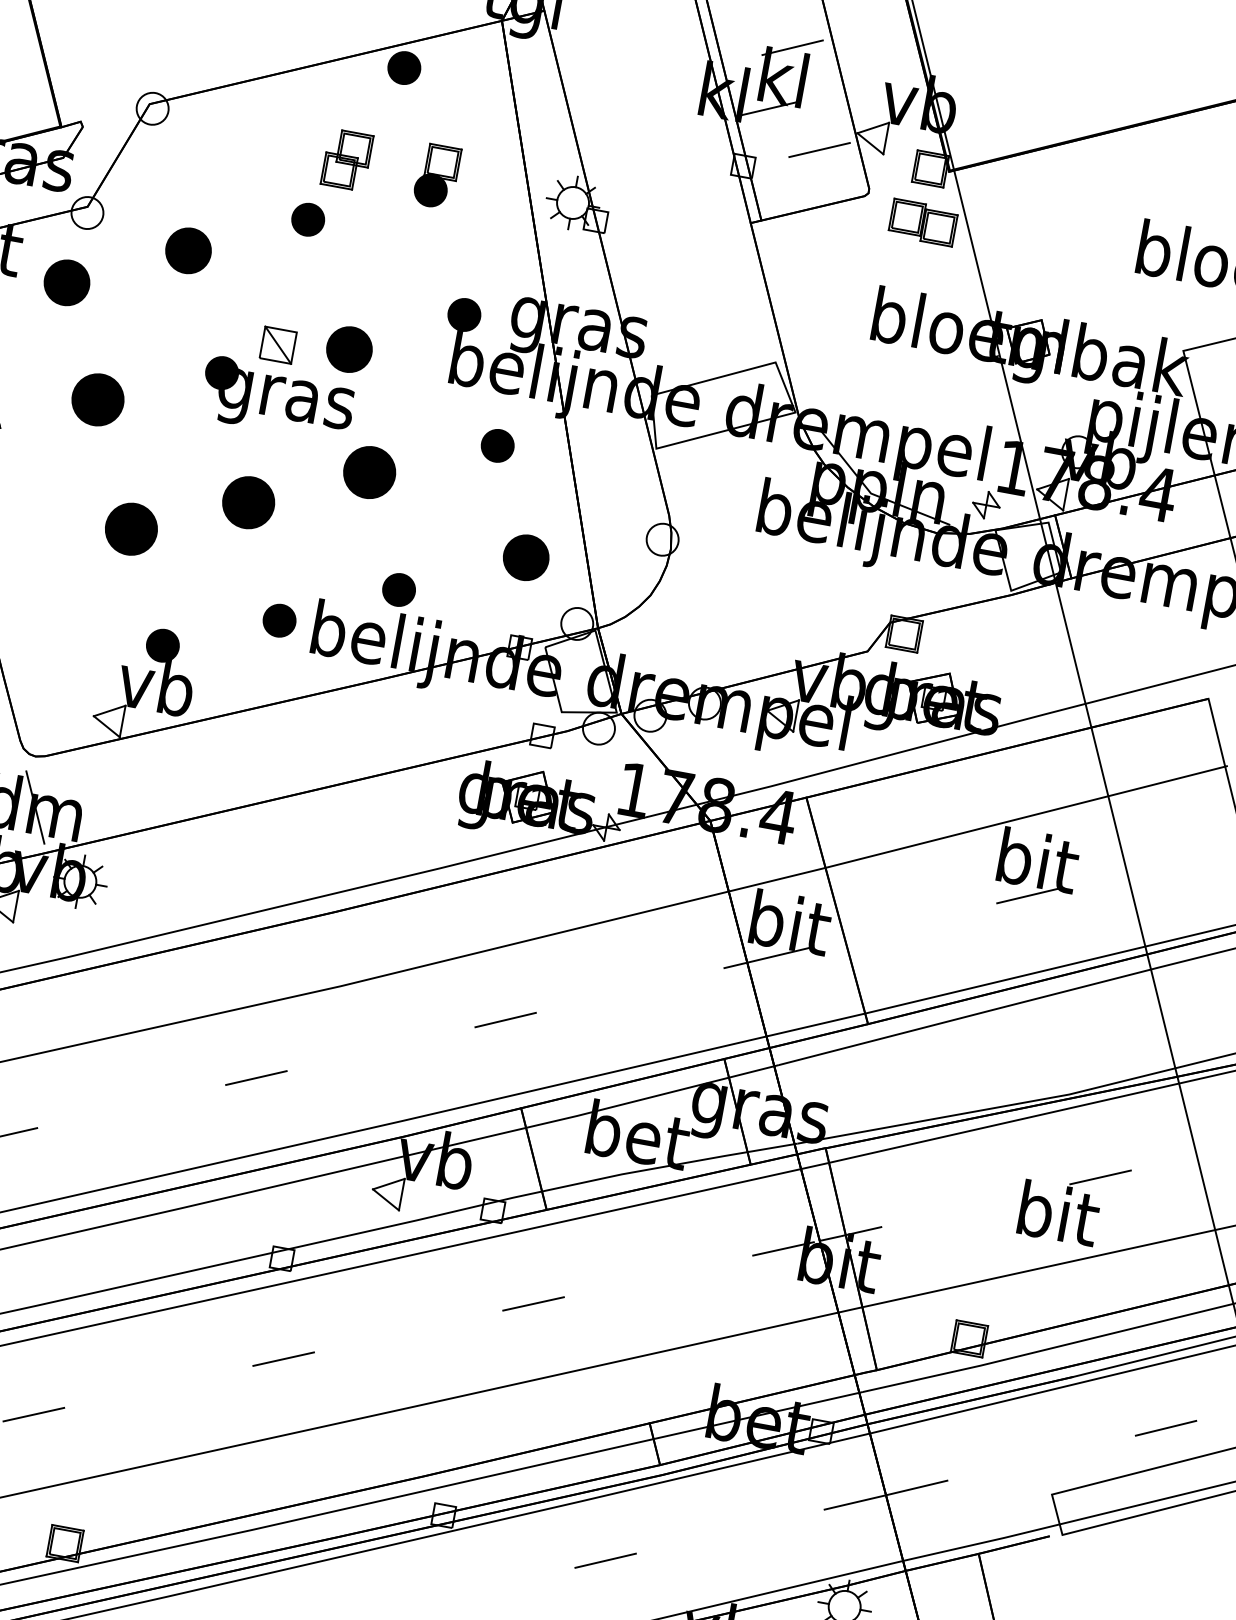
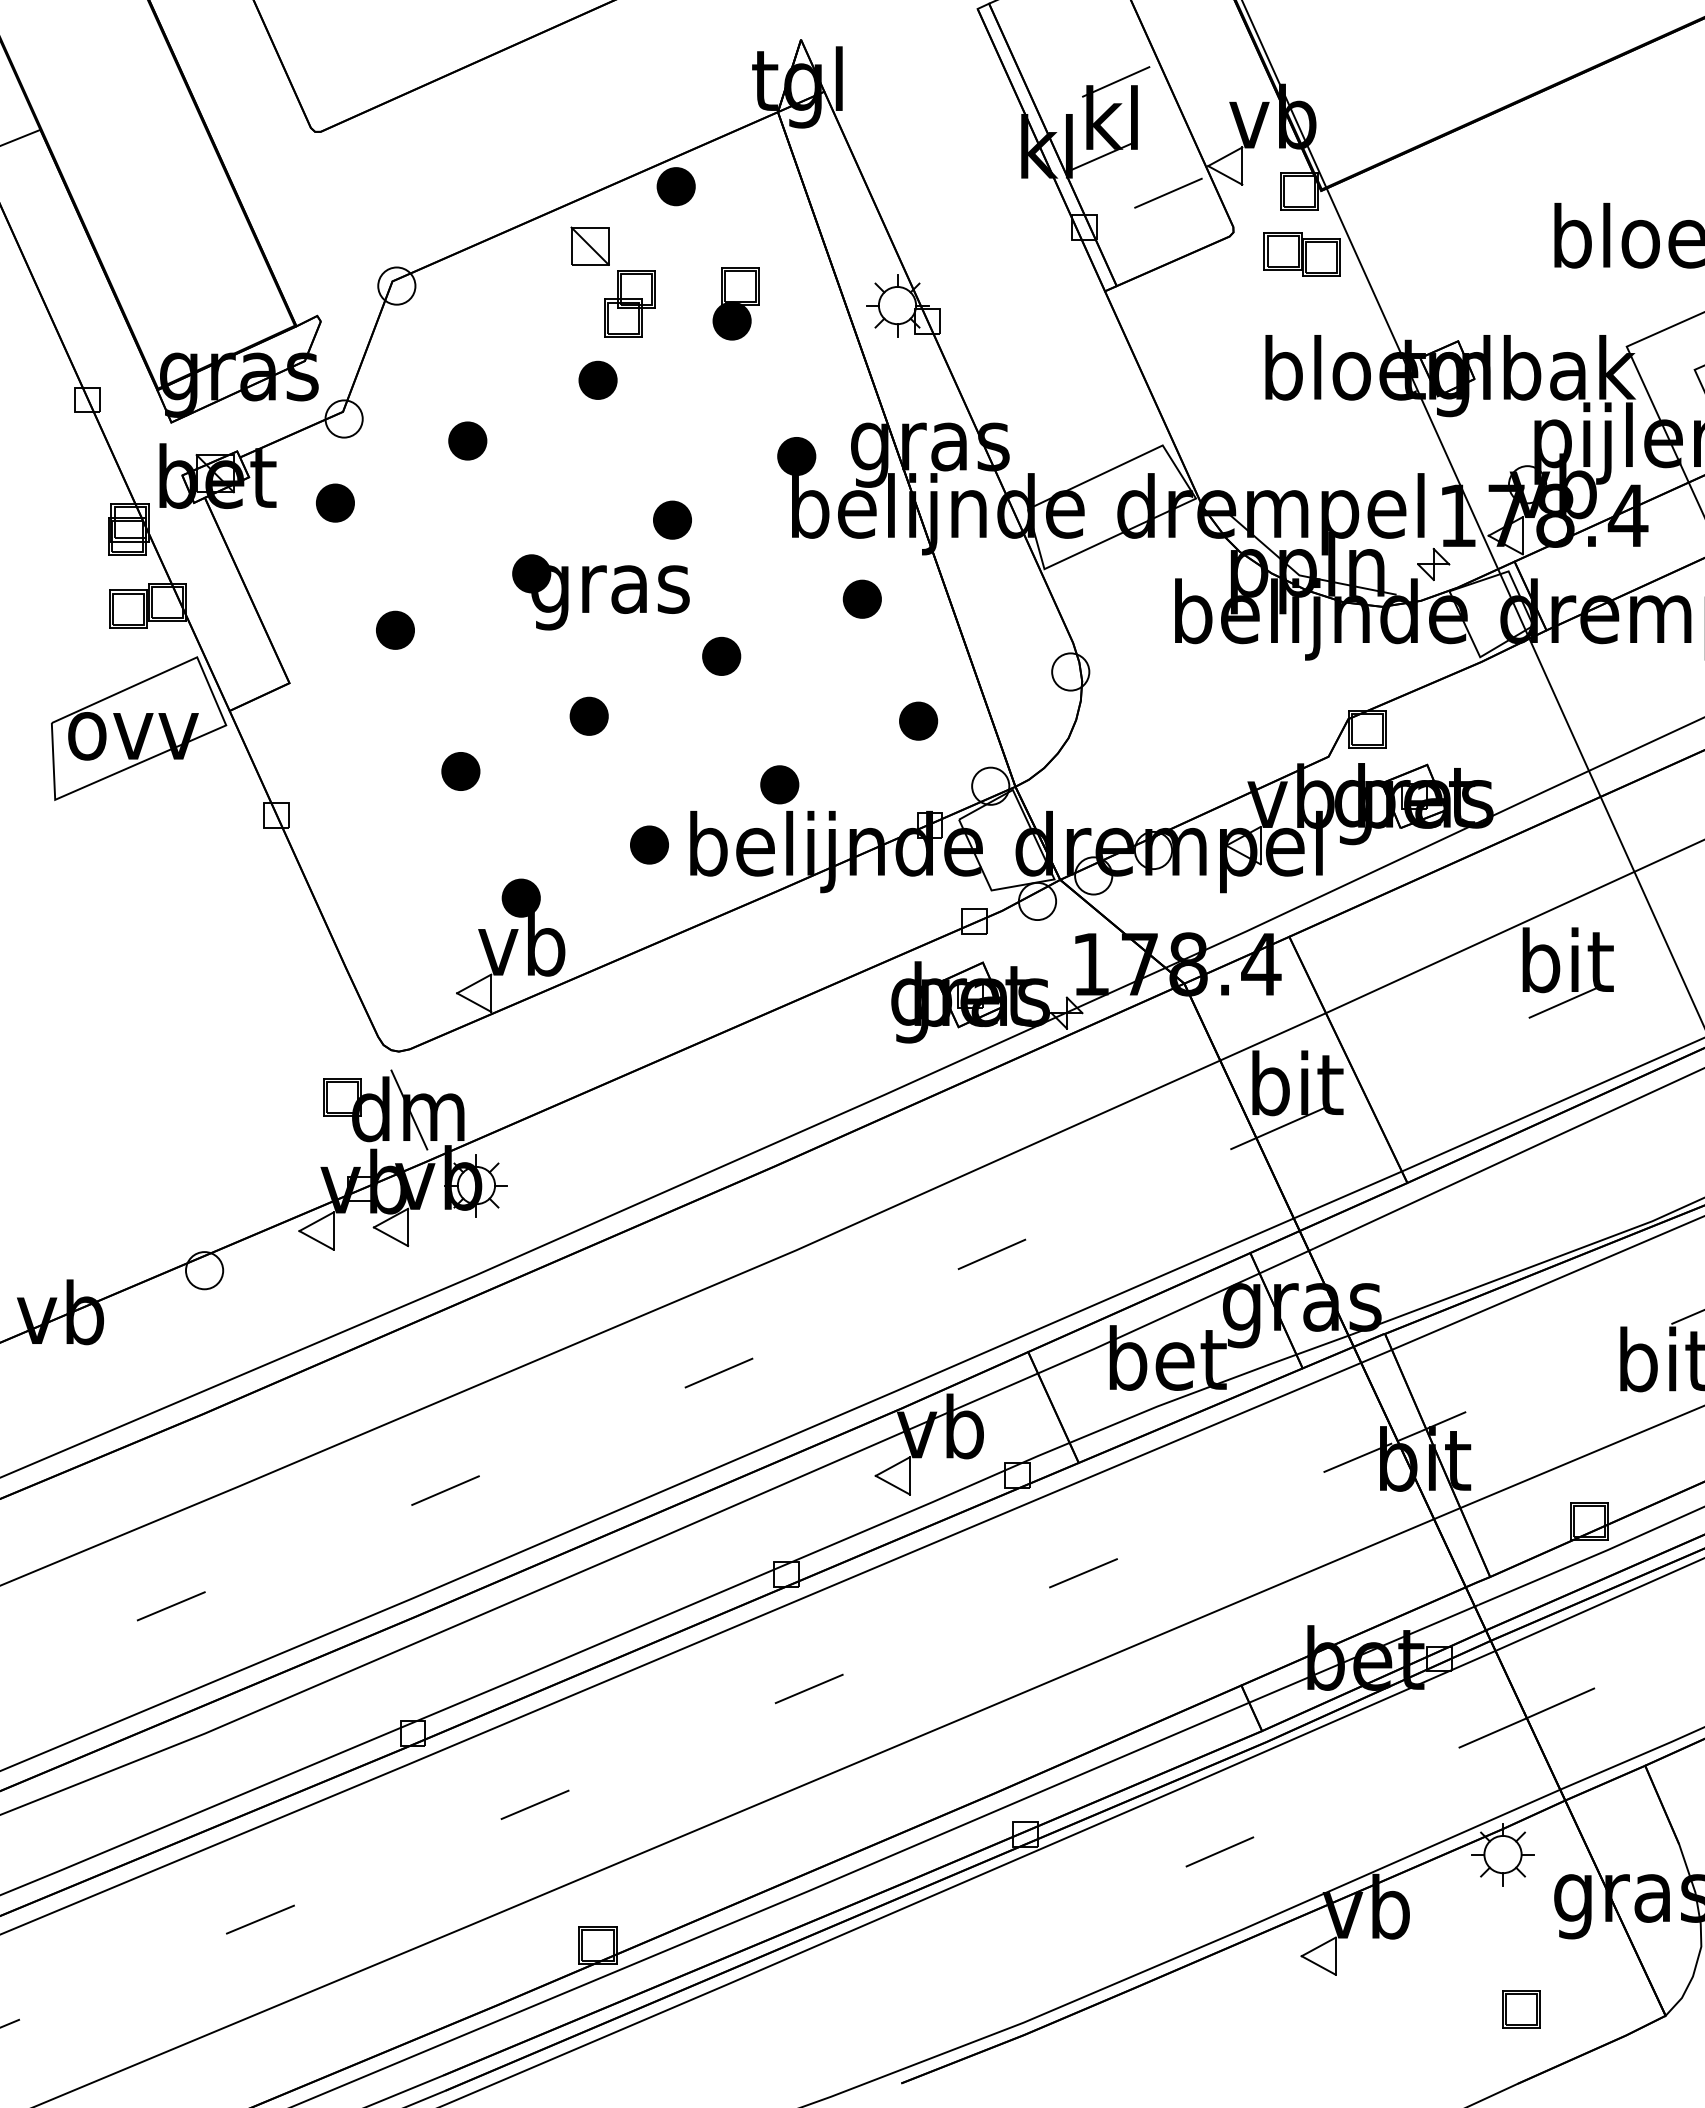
part: (188, 250) -> (467, 440), size x0.71
part: (67, 282) -> (335, 502), size x0.71
part: (277, 344) -> (589, 245), moved
part: (349, 348) -> (672, 519), size x0.71
part: (98, 399) -> (395, 629), size x0.62
part: (369, 471) -> (721, 655), size x0.62
part: (248, 501) -> (588, 715), size x0.62
part: (131, 529) -> (460, 771), size x0.62
part: (526, 557) -> (918, 720), size x0.71

